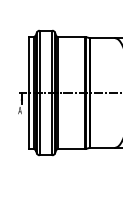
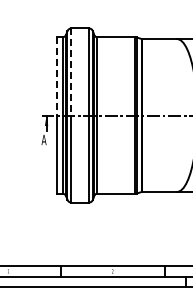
line: (39, 61) -> (71, 71), solid -> dashed
line: (29, 65) -> (56, 76), solid -> dashed

